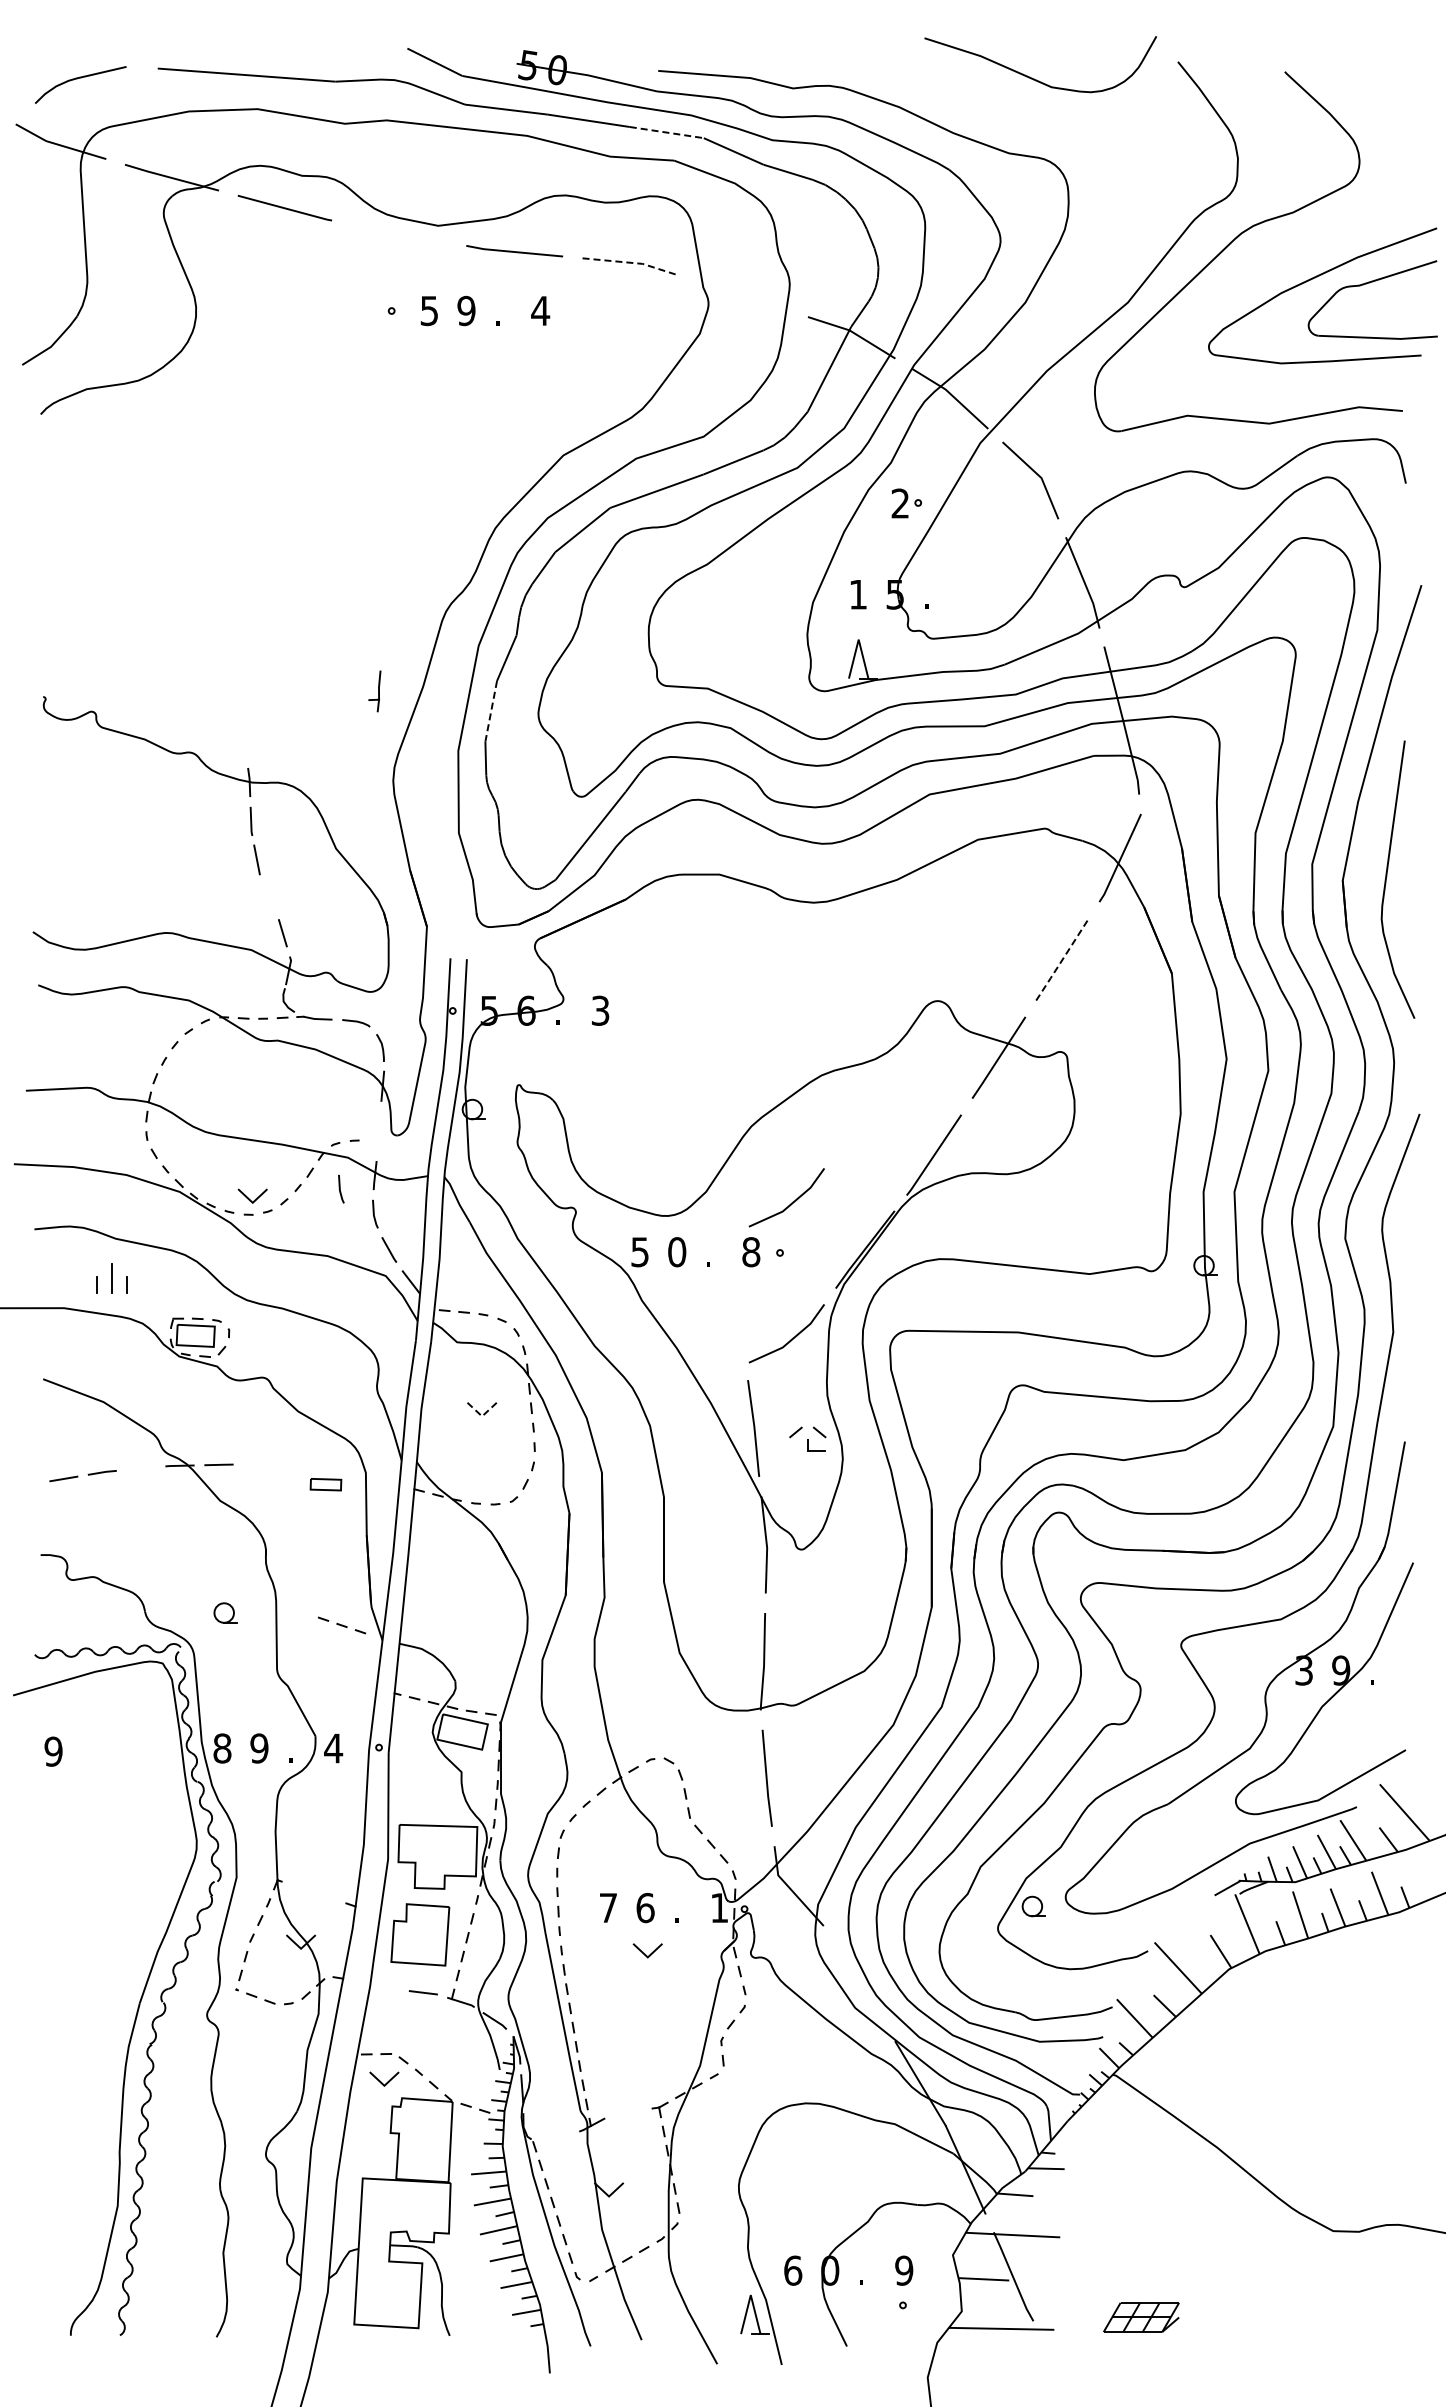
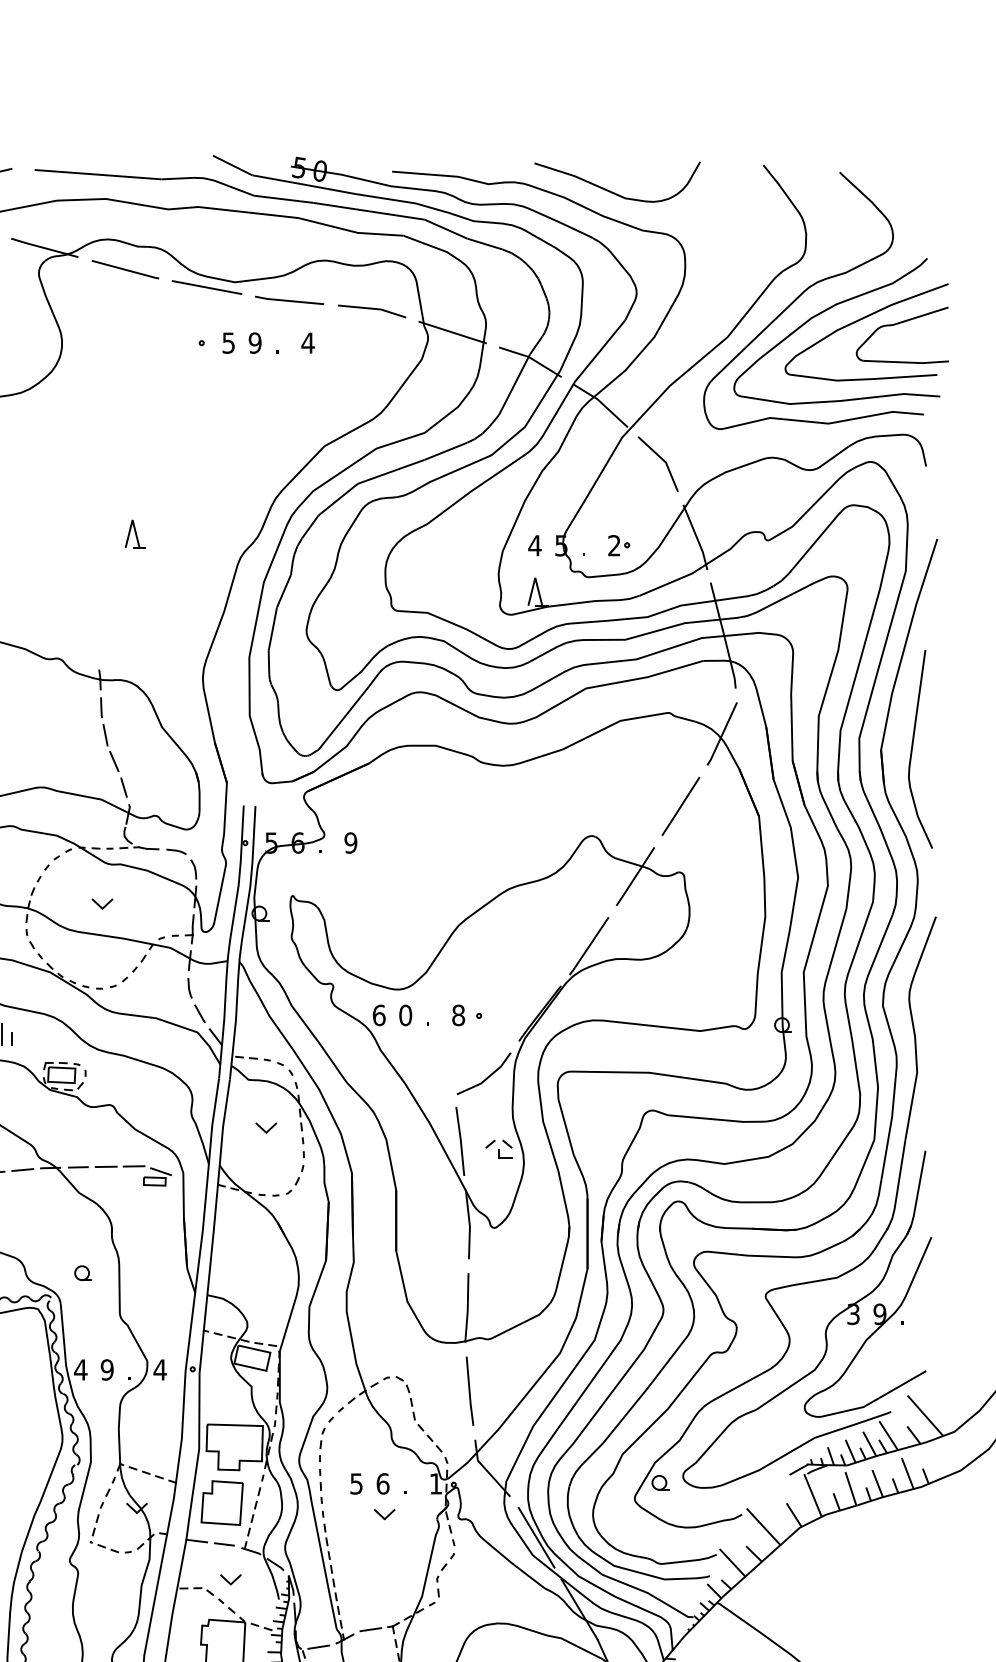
curve: (1034, 78) -> (613, 192), moved
line: (667, 132) -> (398, 215), dashed -> solid
line: (399, 233) -> (207, 287), added
line: (631, 262) -> (373, 308), dashed -> solid
part: (1266, 265) -> (826, 310), added
line: (742, 296) -> (452, 332), added
part: (906, 503) -> (618, 545), moved
part: (298, 578) -> (135, 534), added
text: (857, 594) -> (534, 545), 1 -> 4
part: (374, 691) -> (189, 929), moved
line: (491, 711) -> (273, 629), dashed -> solid
line: (269, 896) -> (114, 761), added
line: (1062, 959) -> (680, 806), dashed -> solid
text: (600, 1010) -> (350, 842), 3 -> 9
line: (340, 1188) -> (165, 969), removed
line: (249, 1198) -> (100, 905), moved
line: (791, 1202) -> (487, 979), removed
text: (640, 1252) -> (379, 1015), 5 -> 6
line: (482, 1416) -> (266, 1132), dashed -> solid
line: (257, 1463) -> (105, 1166), added
line: (296, 1463) -> (133, 1166), added
line: (140, 1468) -> (22, 1169), added
line: (334, 1470) -> (160, 1171), added
part: (341, 1625) -> (145, 1472), moved
text: (221, 1748) -> (80, 1369), 8 -> 4
text: (607, 1908) -> (355, 1484), 7 -> 5
line: (860, 1983) -> (536, 1537), added
line: (384, 1987) -> (196, 1540), added
line: (381, 2081) -> (228, 1581), moved
line: (627, 2111) -> (370, 1629), added
line: (555, 2136) -> (318, 1647), added

